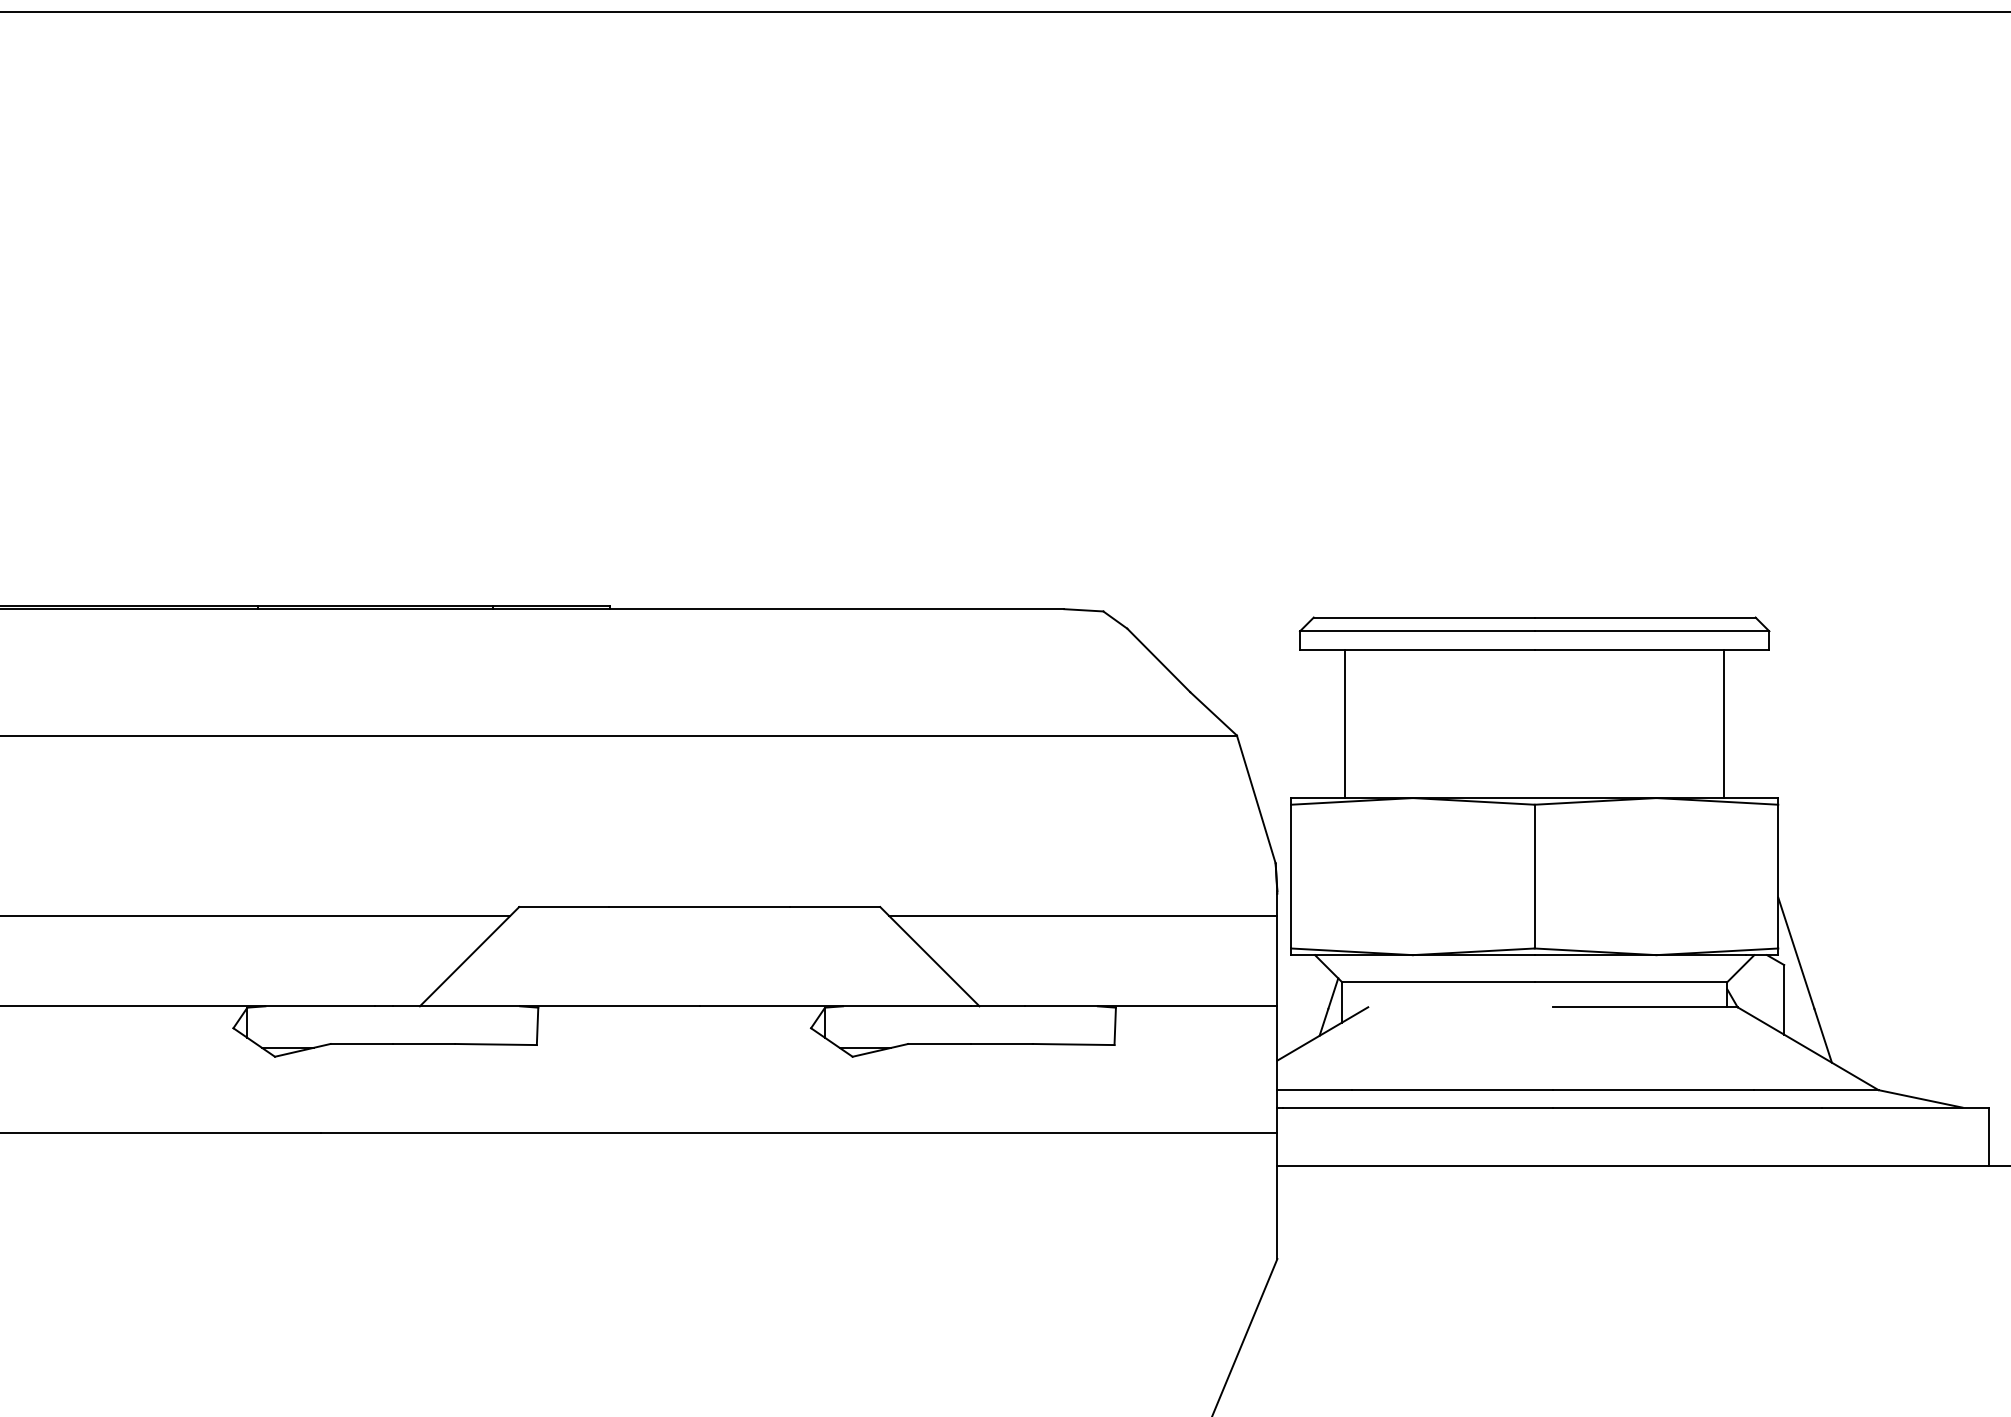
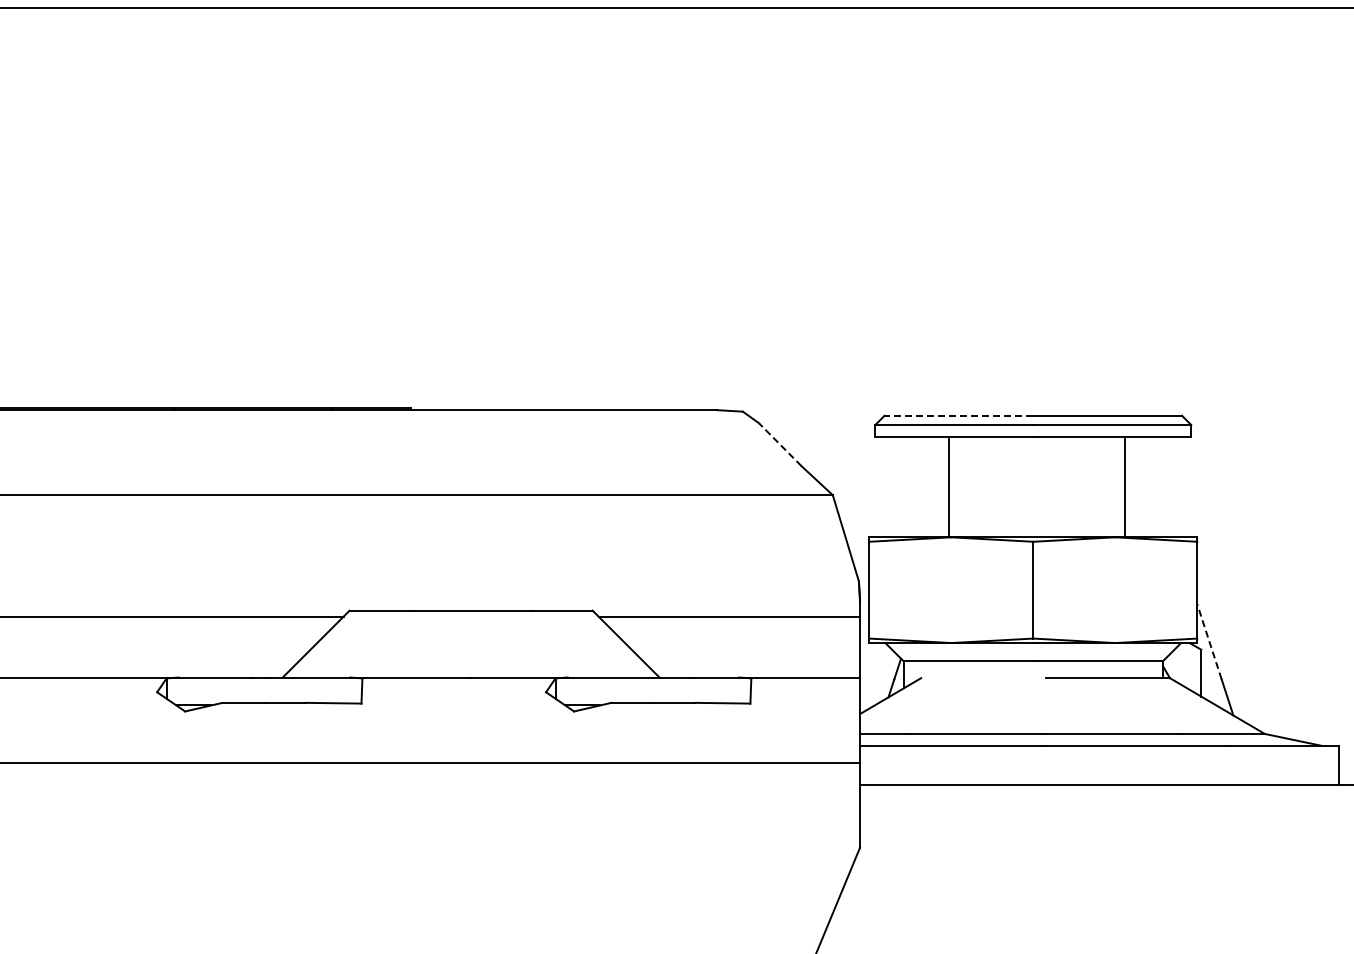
line: (1423, 617) -> (958, 415), solid -> dashed
line: (1157, 660) -> (779, 444), solid -> dashed
line: (1344, 724) -> (948, 487), moved
line: (1723, 724) -> (1124, 487), moved
line: (1796, 952) -> (1209, 641), solid -> dashed

